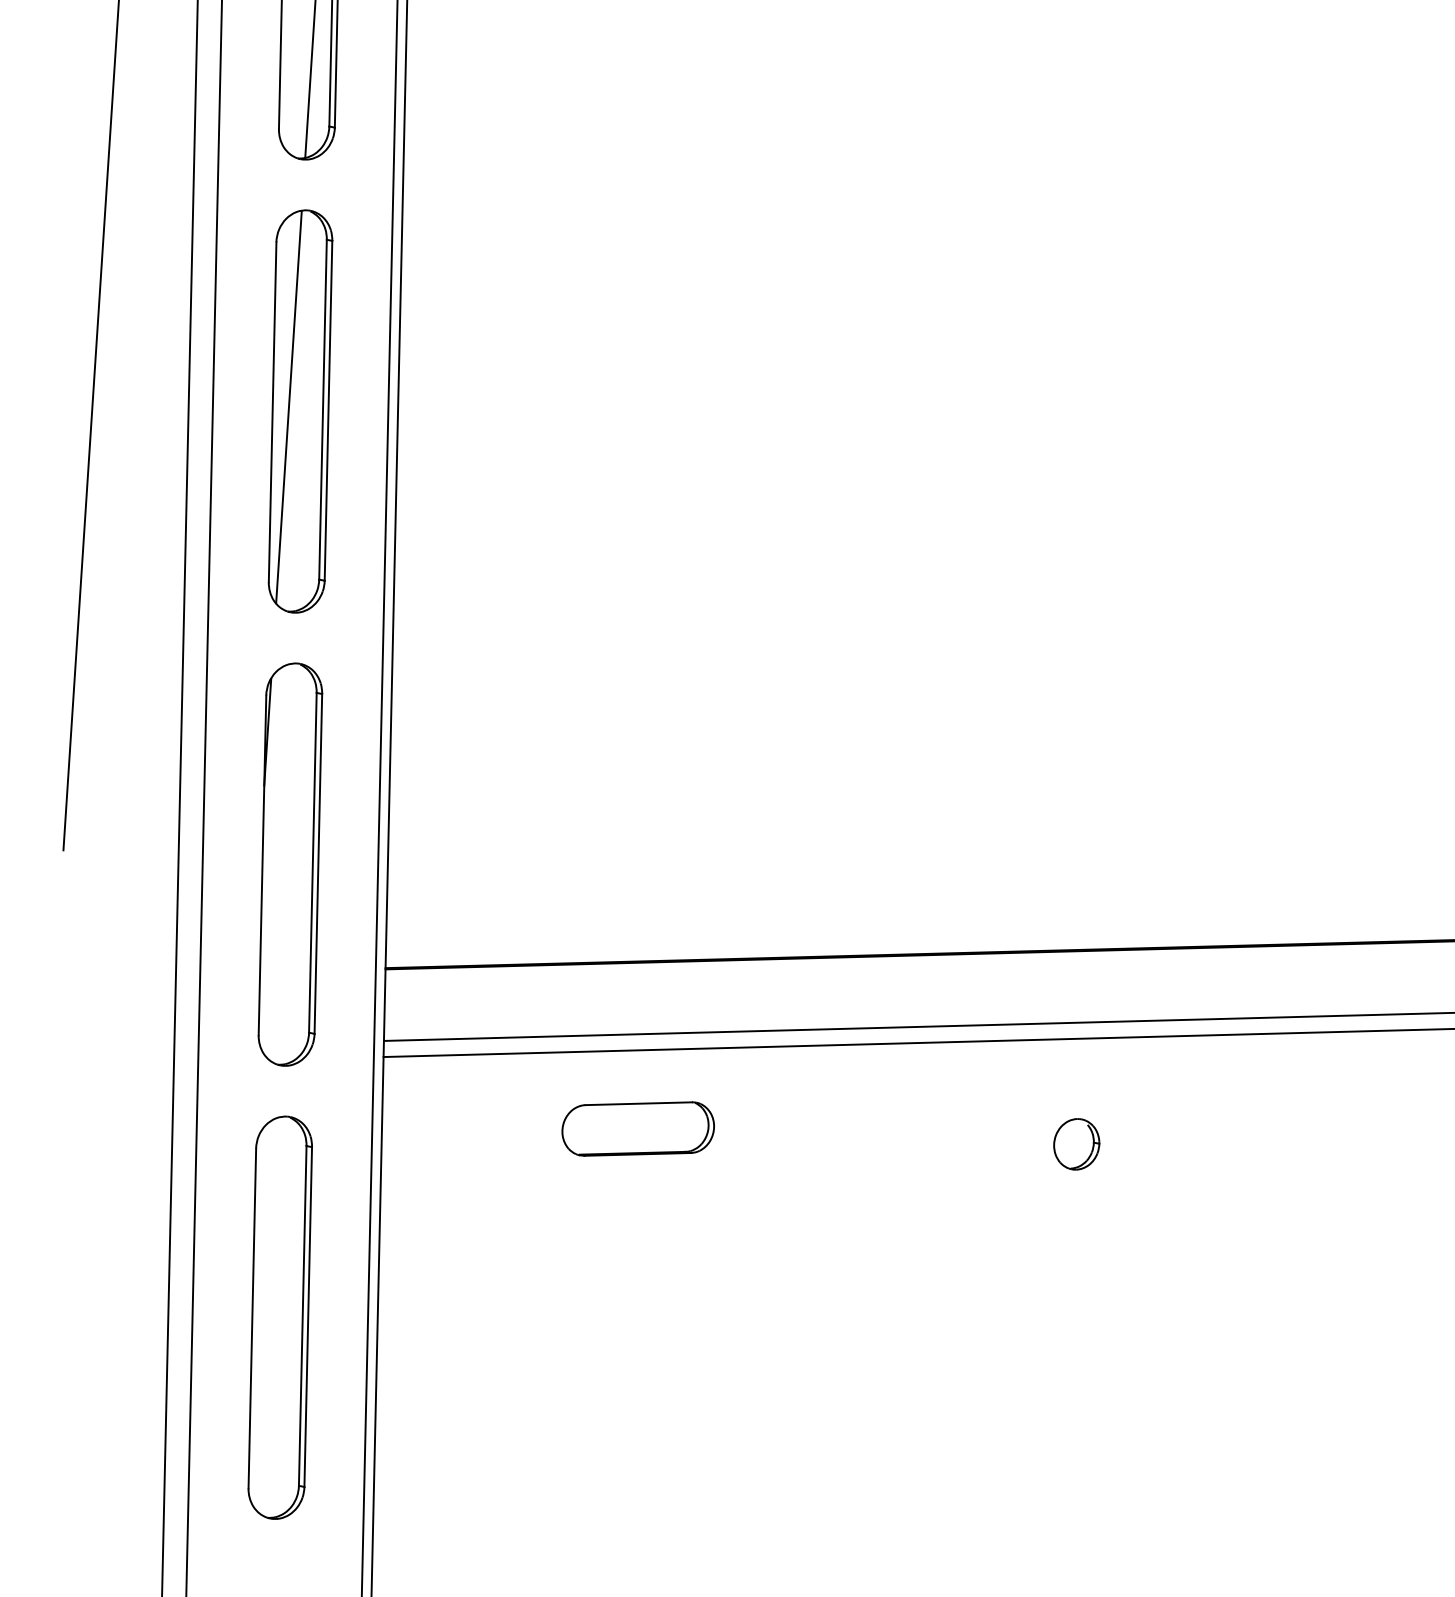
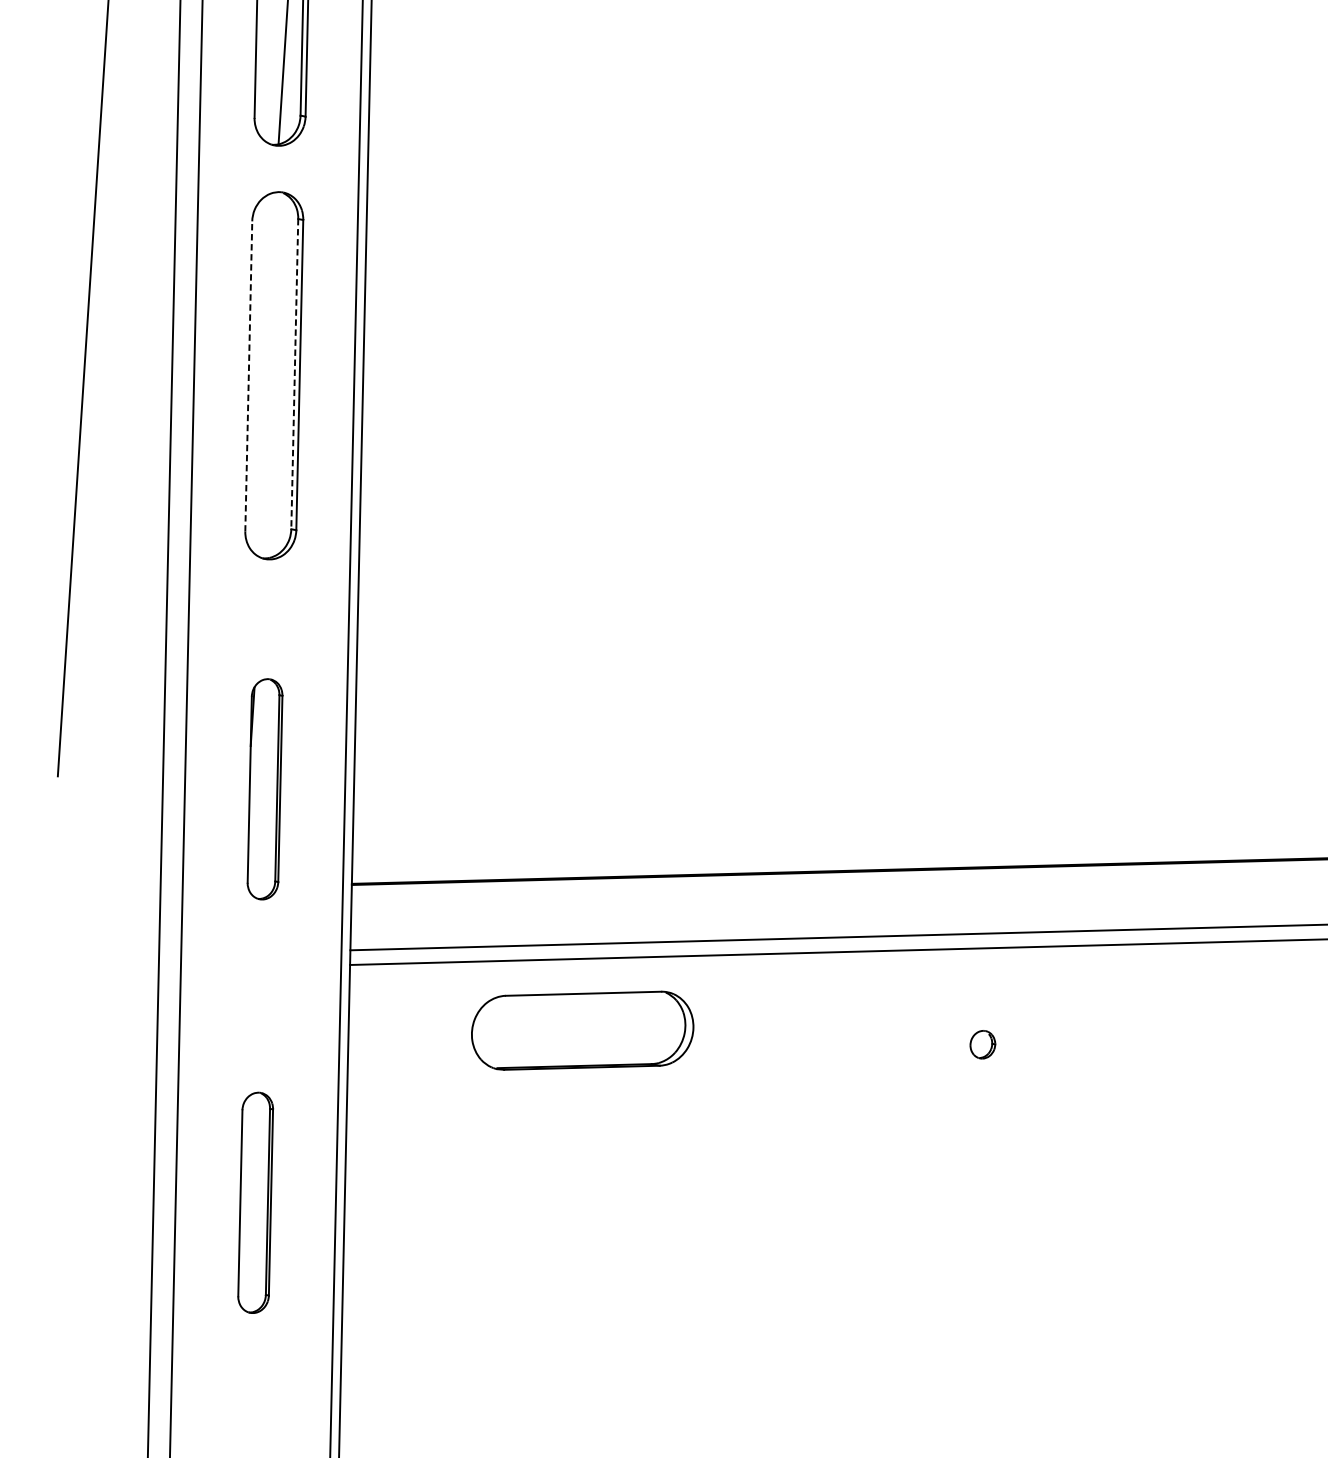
line: (288, 406) -> (263, 371), removed
line: (323, 409) -> (295, 373), solid -> dashed
line: (272, 412) -> (248, 376), solid -> dashed
part: (290, 864) -> (265, 789), size x0.6
part: (637, 1128) -> (581, 1030), size x1.6
part: (1076, 1144) -> (982, 1044), size x0.6
part: (279, 1317) -> (255, 1202), size x0.6

